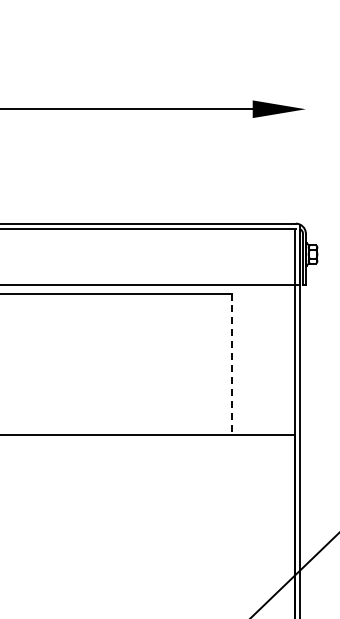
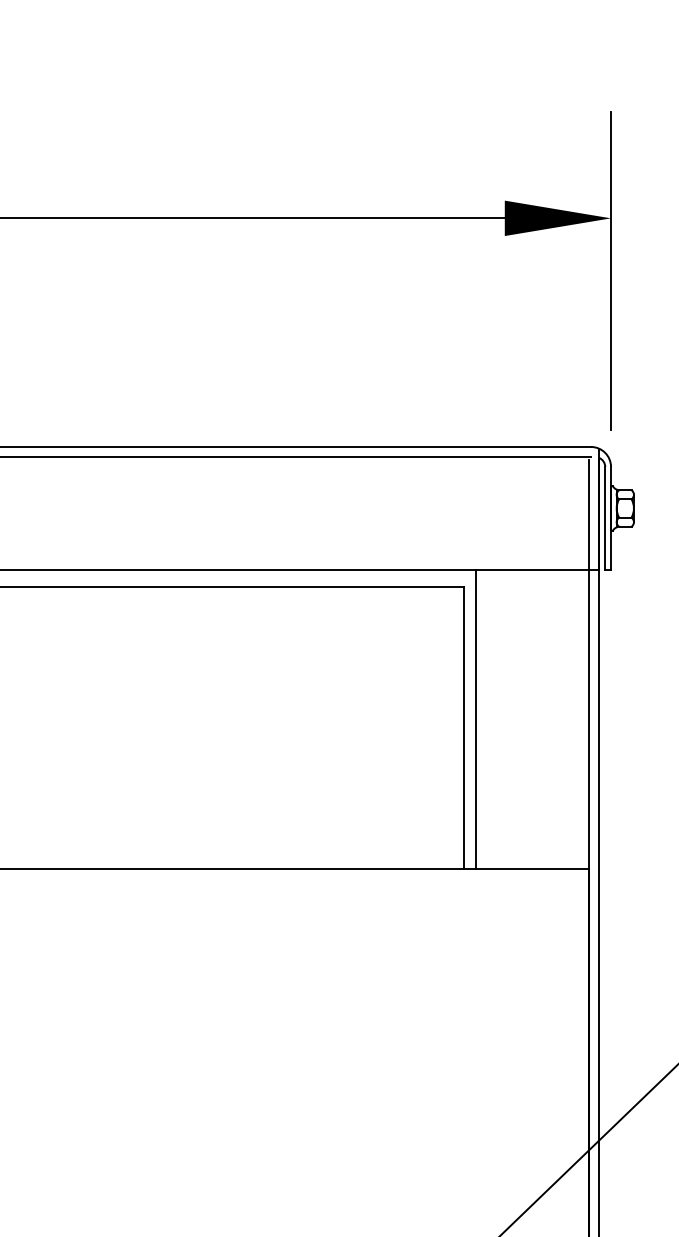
line: (305, 135) -> (610, 270), added
line: (238, 359) -> (476, 718), added
line: (232, 364) -> (464, 728), dashed -> solid

